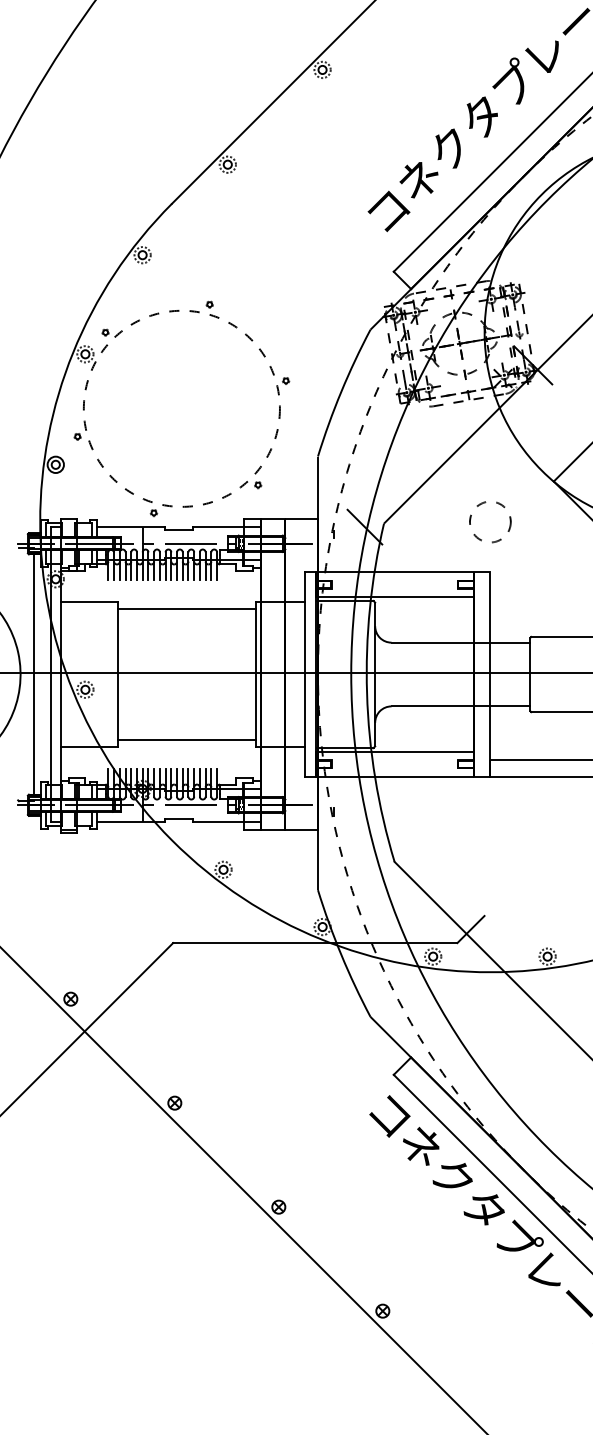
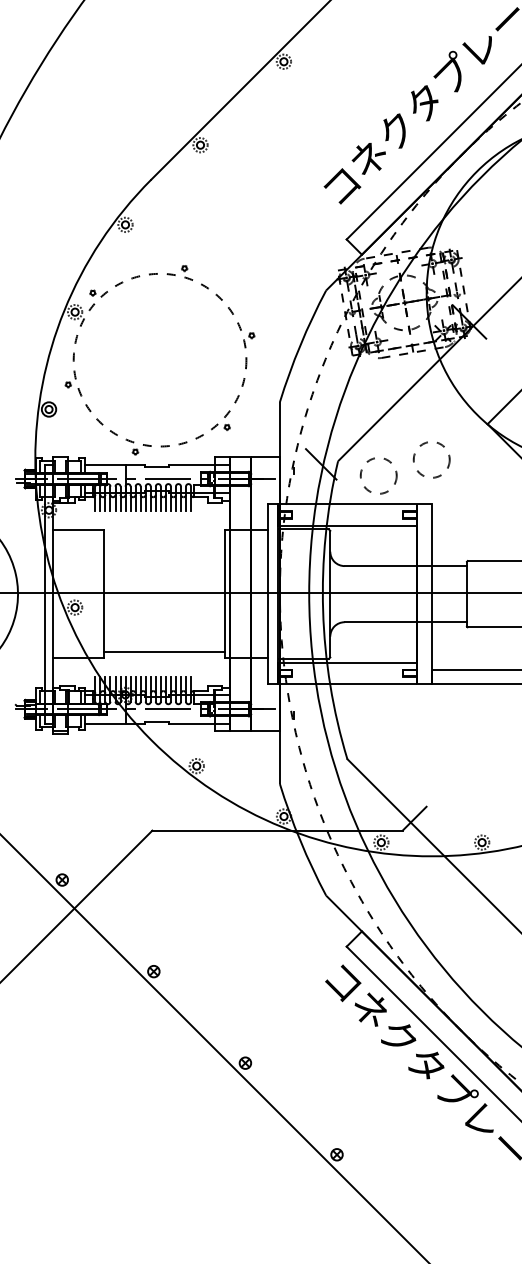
circle: (429, 539) -> (378, 475), added
line: (186, 609) -> (164, 536), removed
line: (34, 673) -> (30, 593), removed

